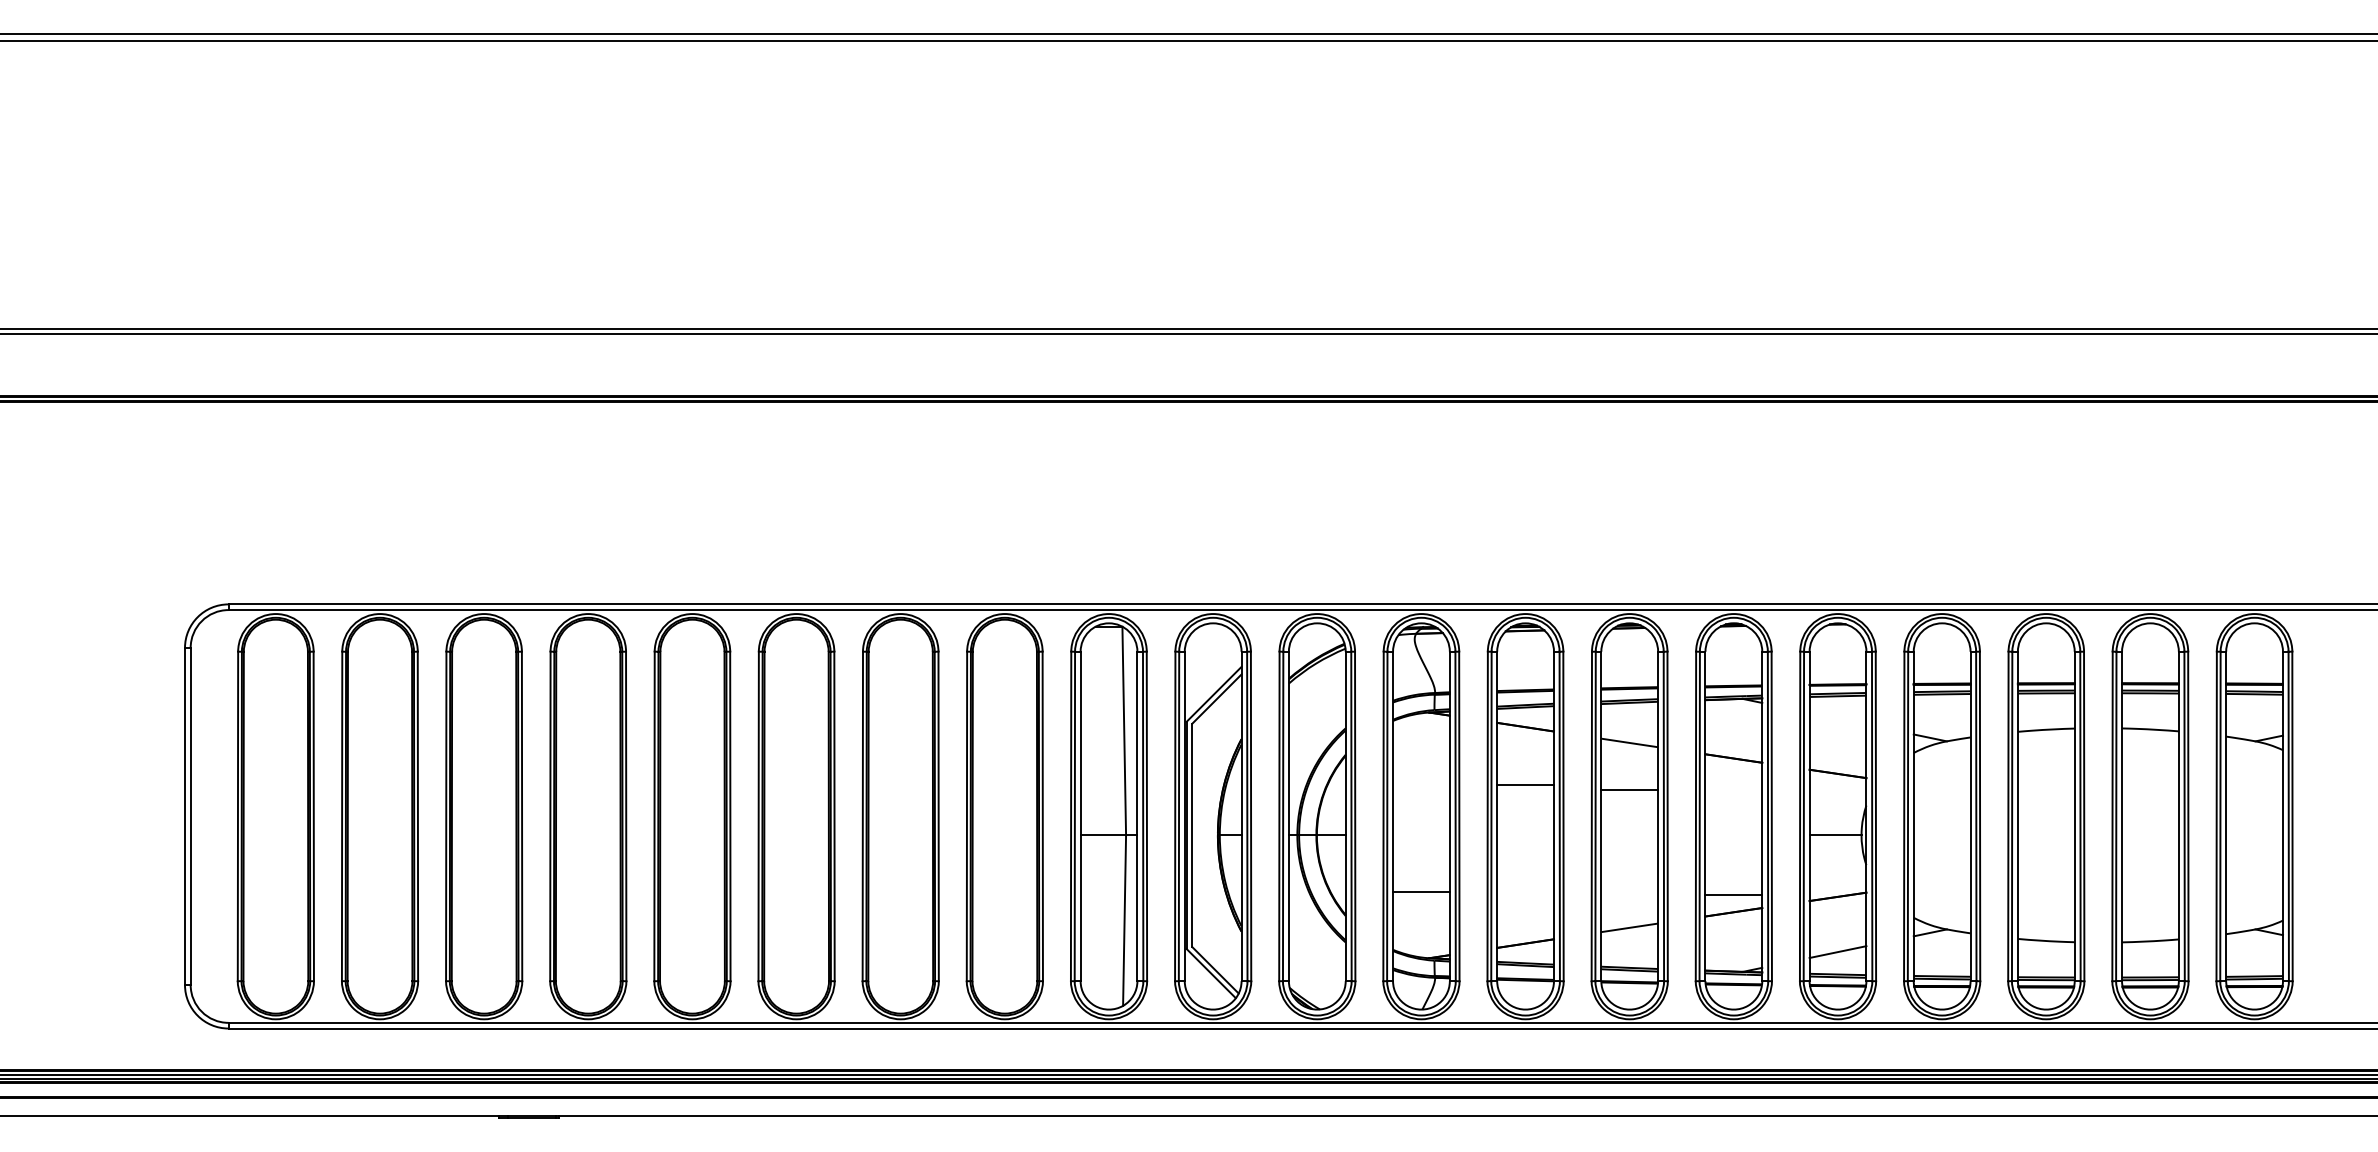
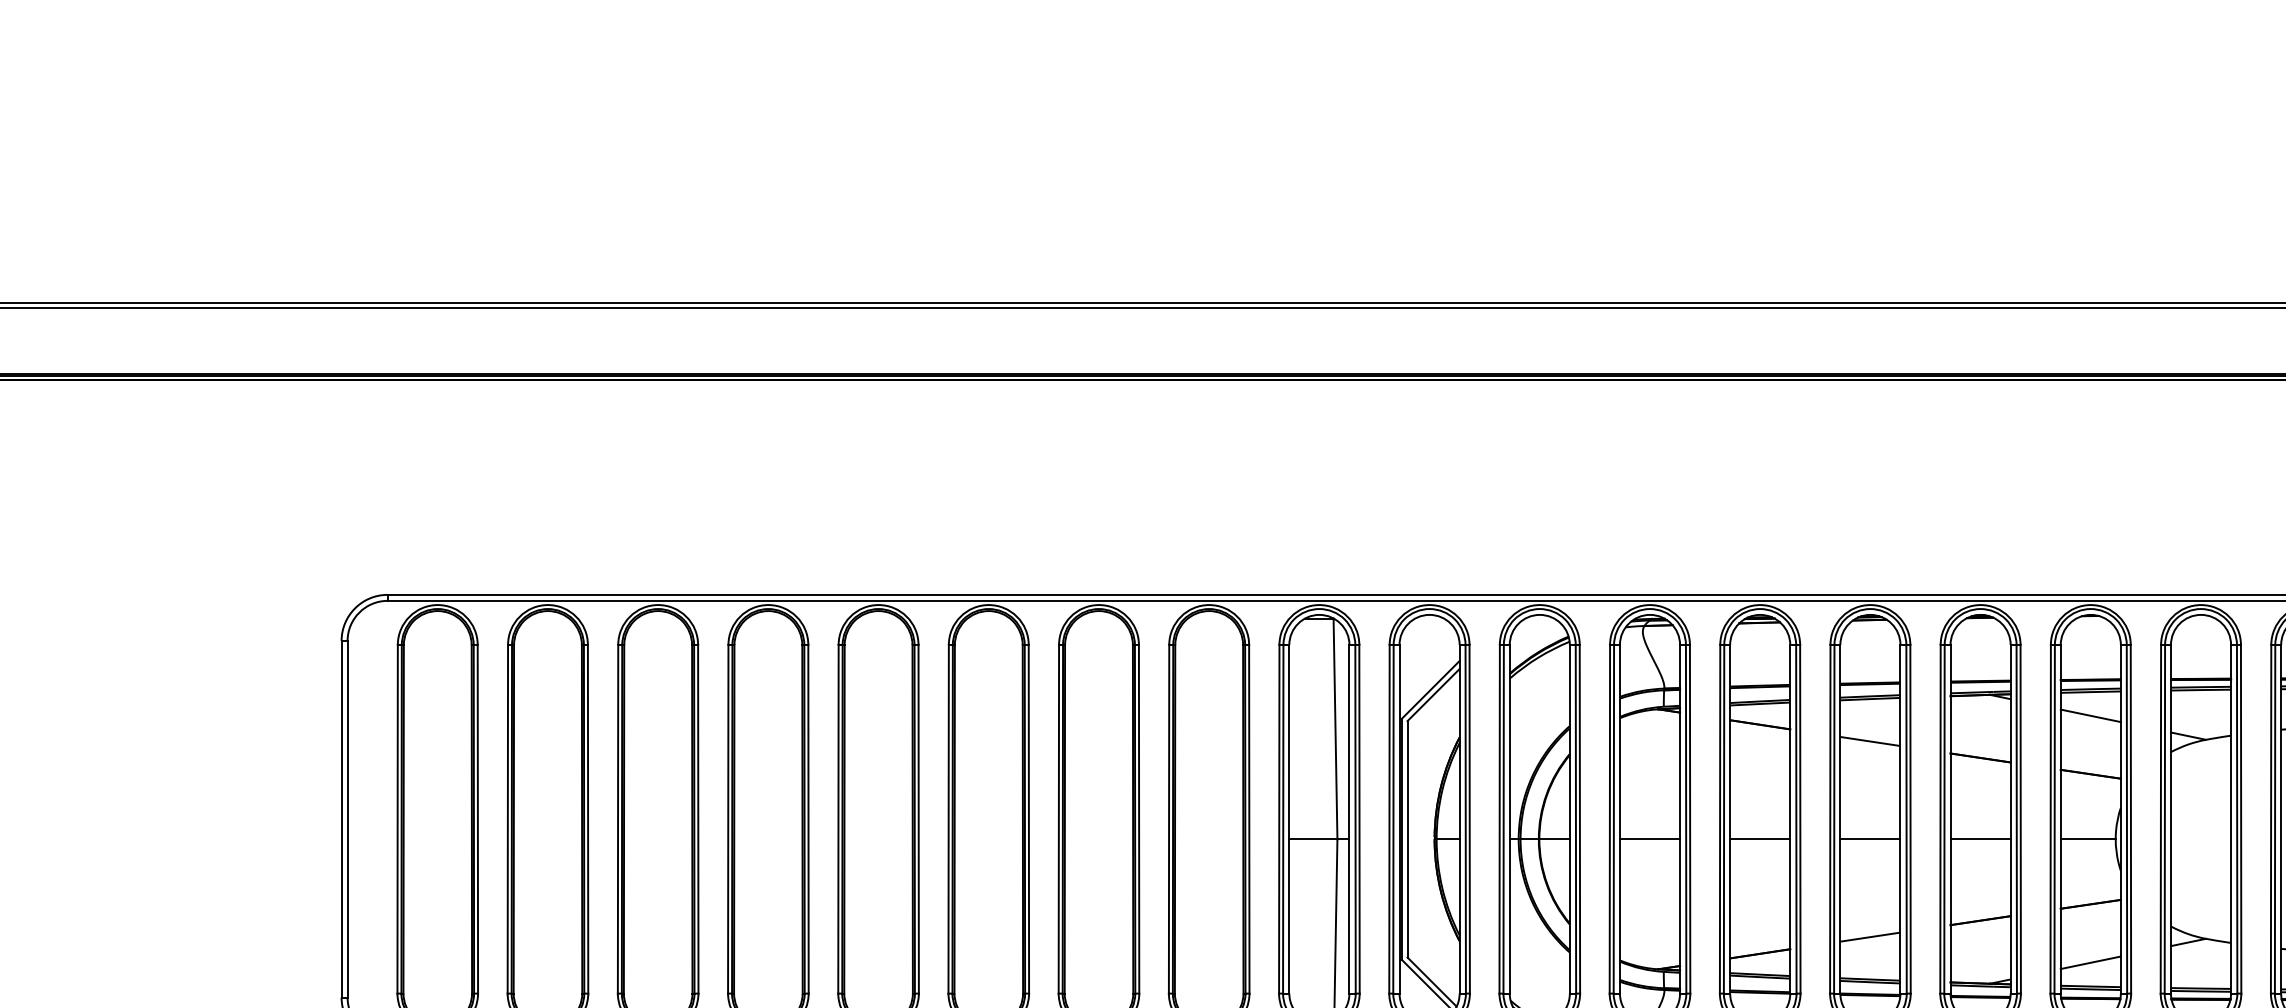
line: (1837, 718) -> (2090, 715), added
line: (1525, 785) -> (1760, 839), moved
line: (1629, 790) -> (1870, 839), moved
line: (1421, 892) -> (1650, 839), moved
line: (1733, 895) -> (1980, 839), moved

